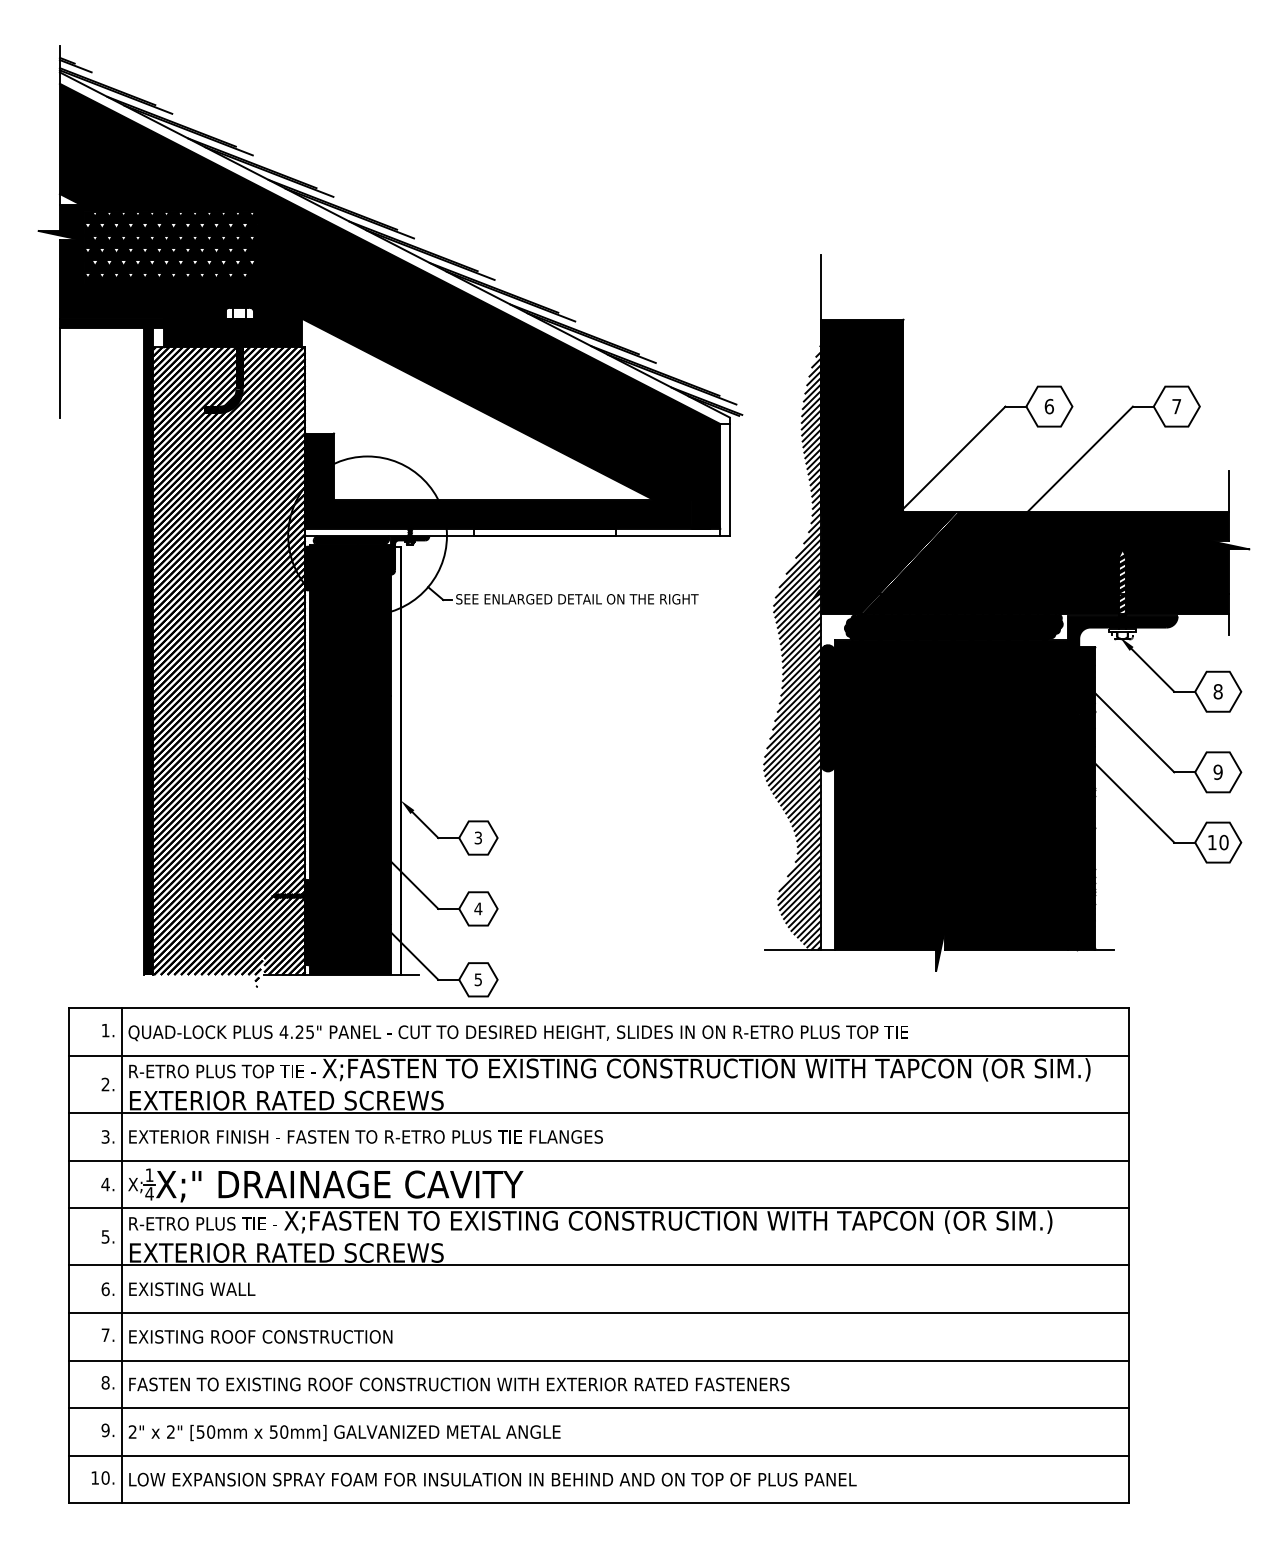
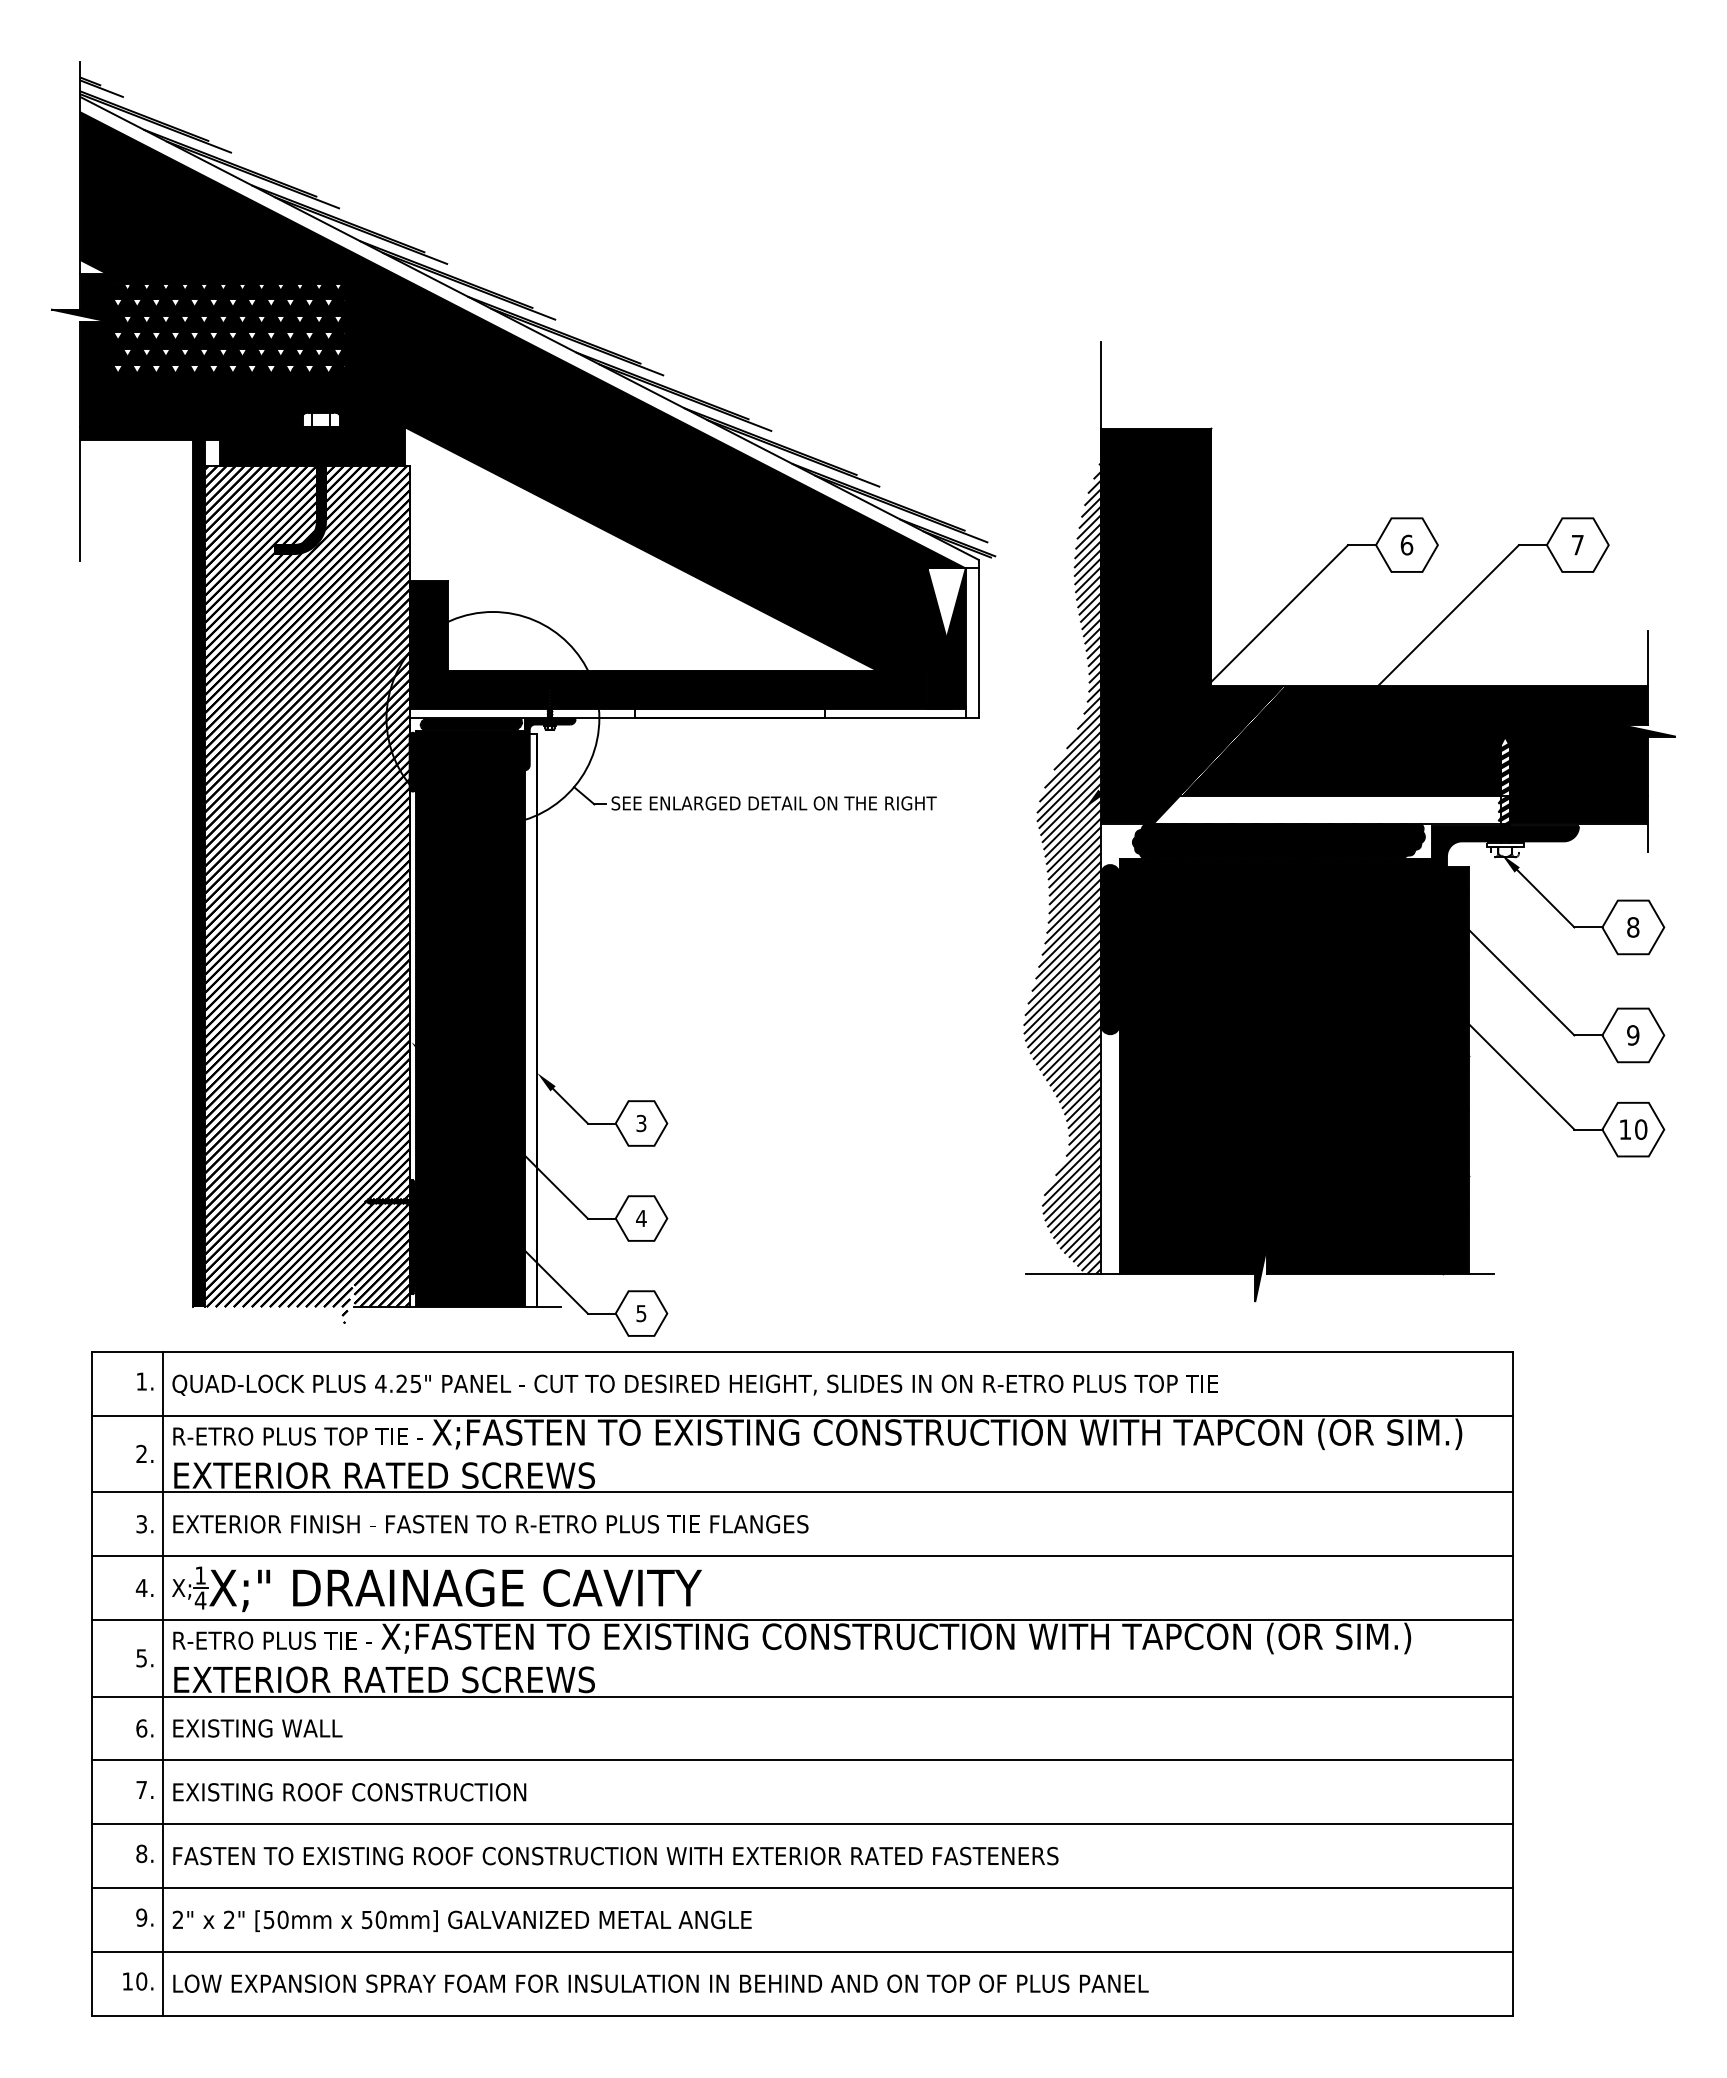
fill: (705, 450) -> (946, 603), removed
fill: (990, 603) -> (1327, 809), removed

